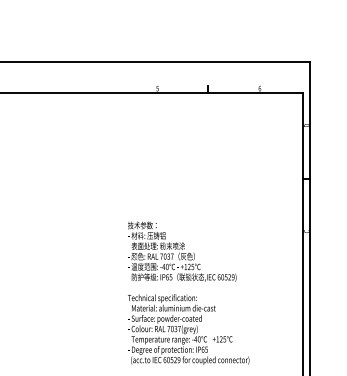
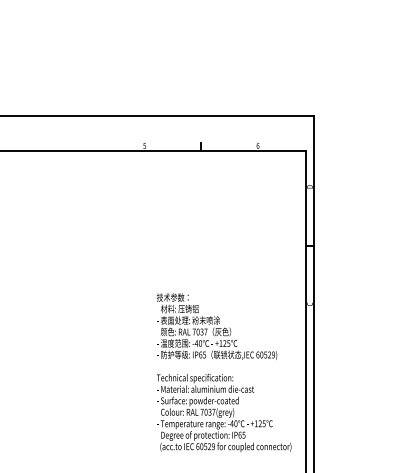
text: (188, 293) -> (223, 372), moved

